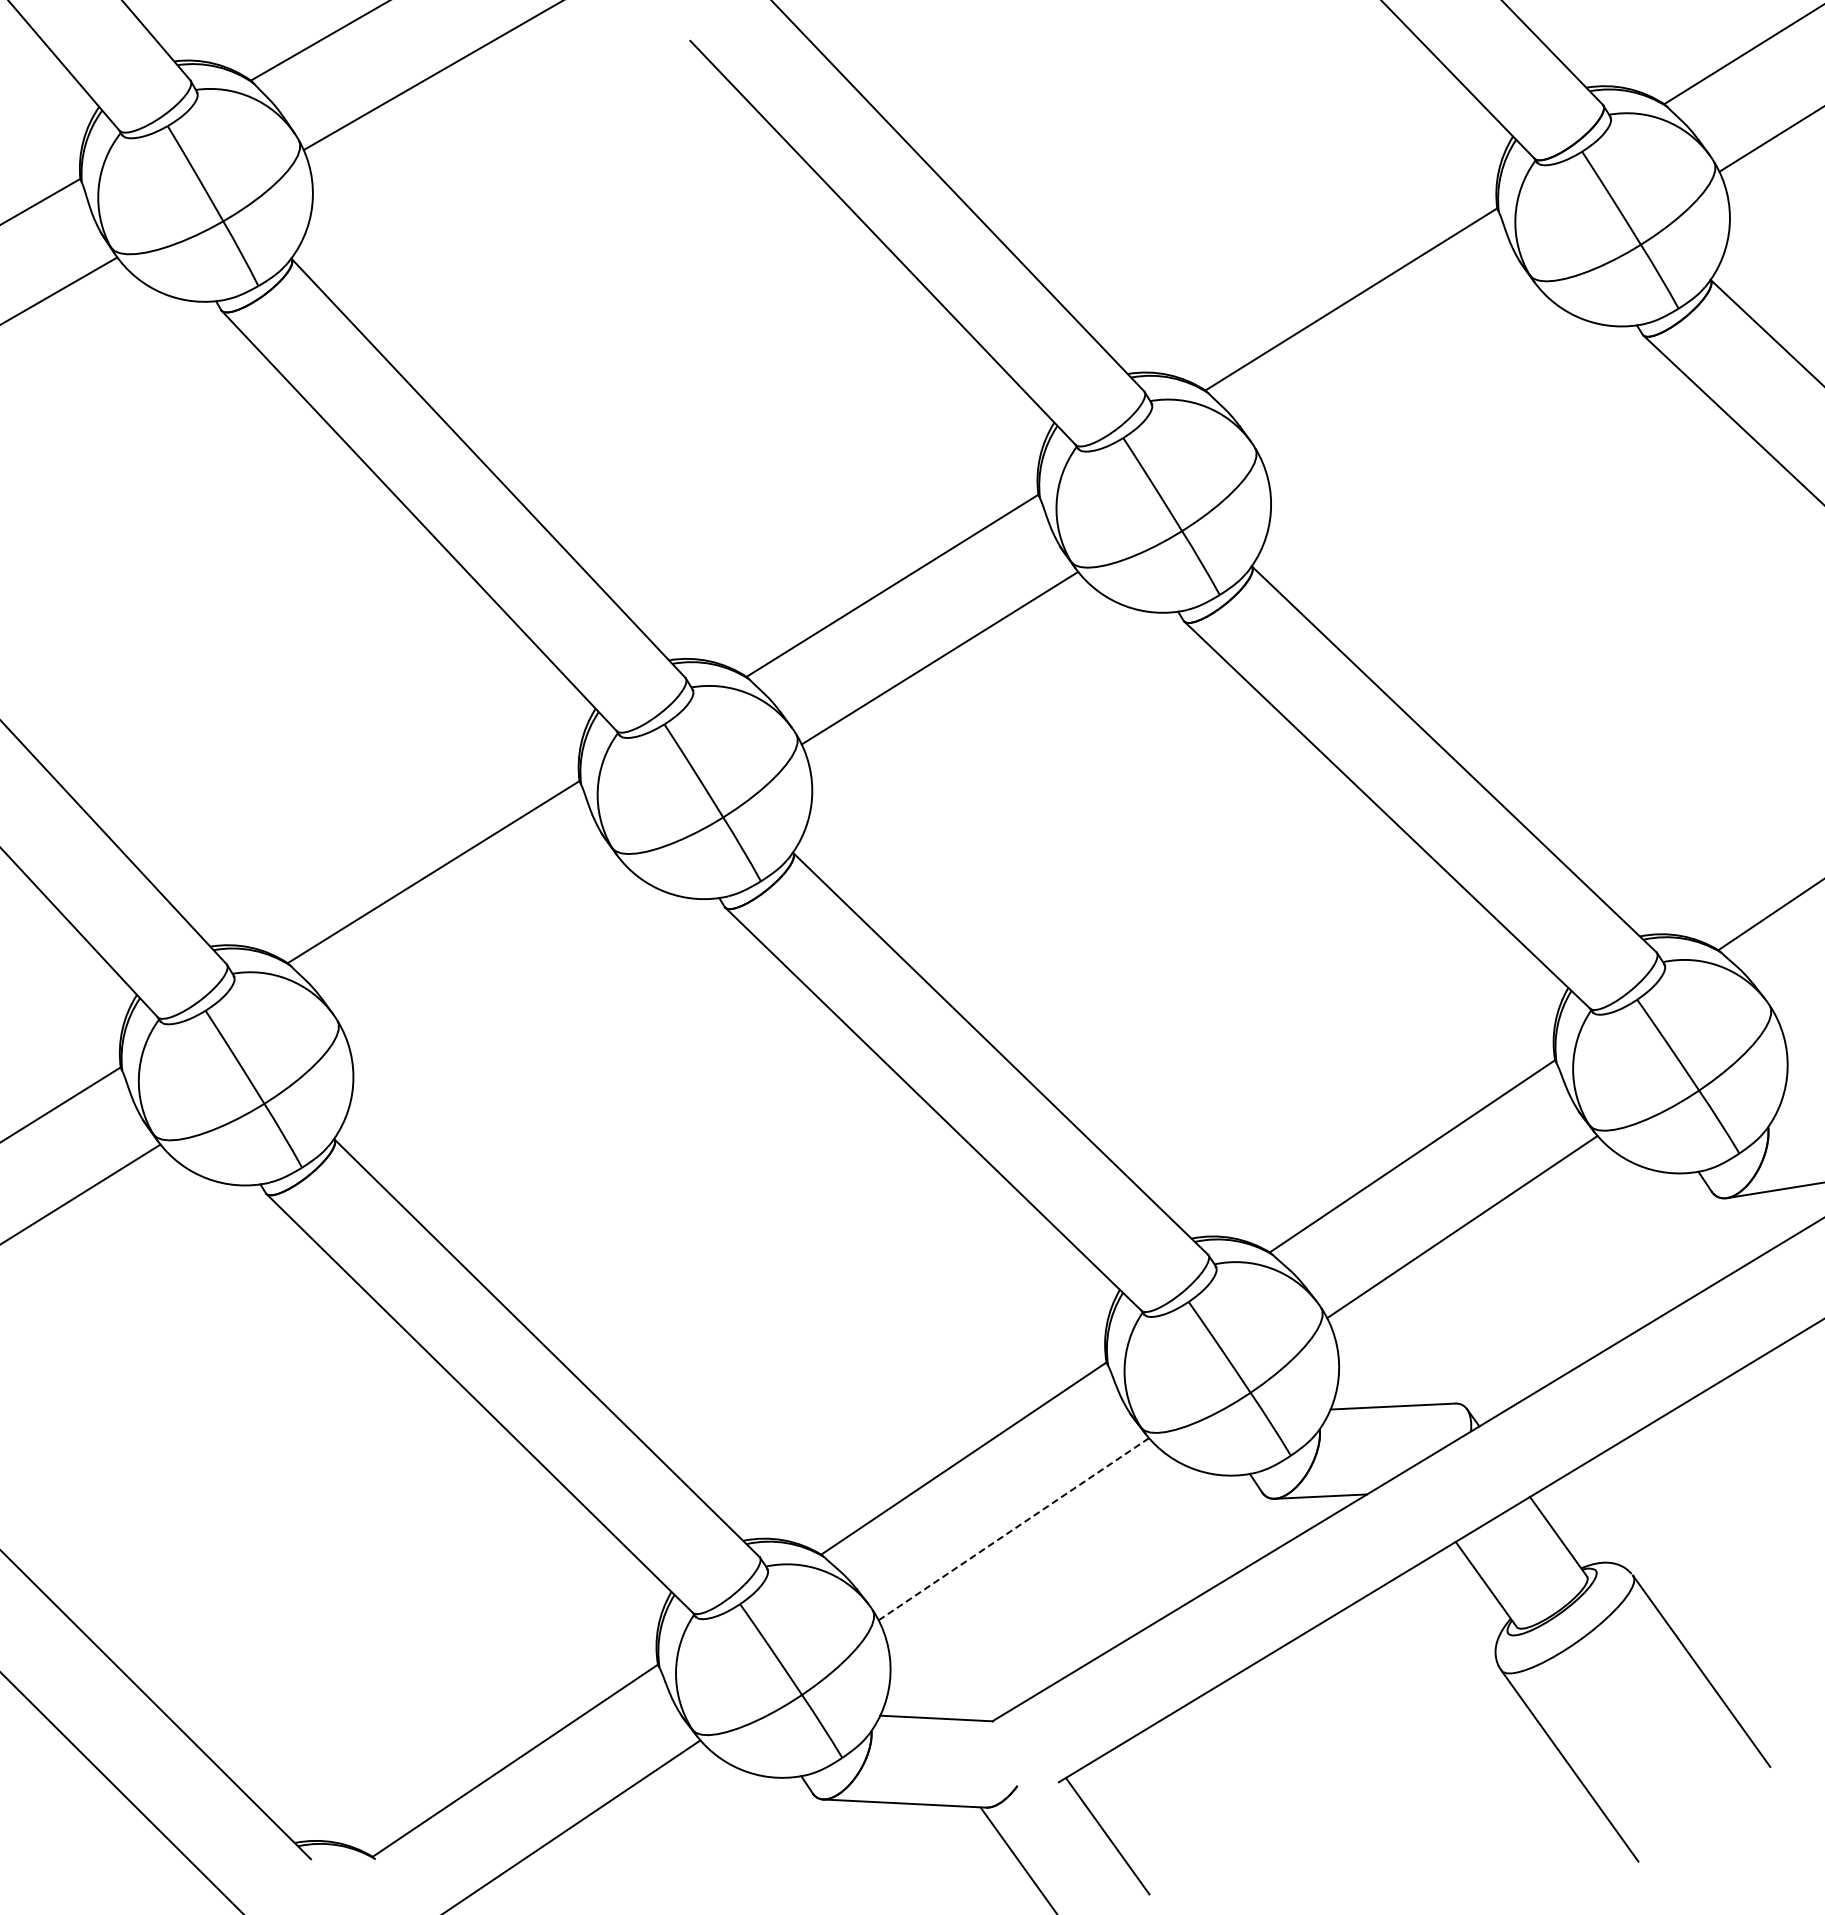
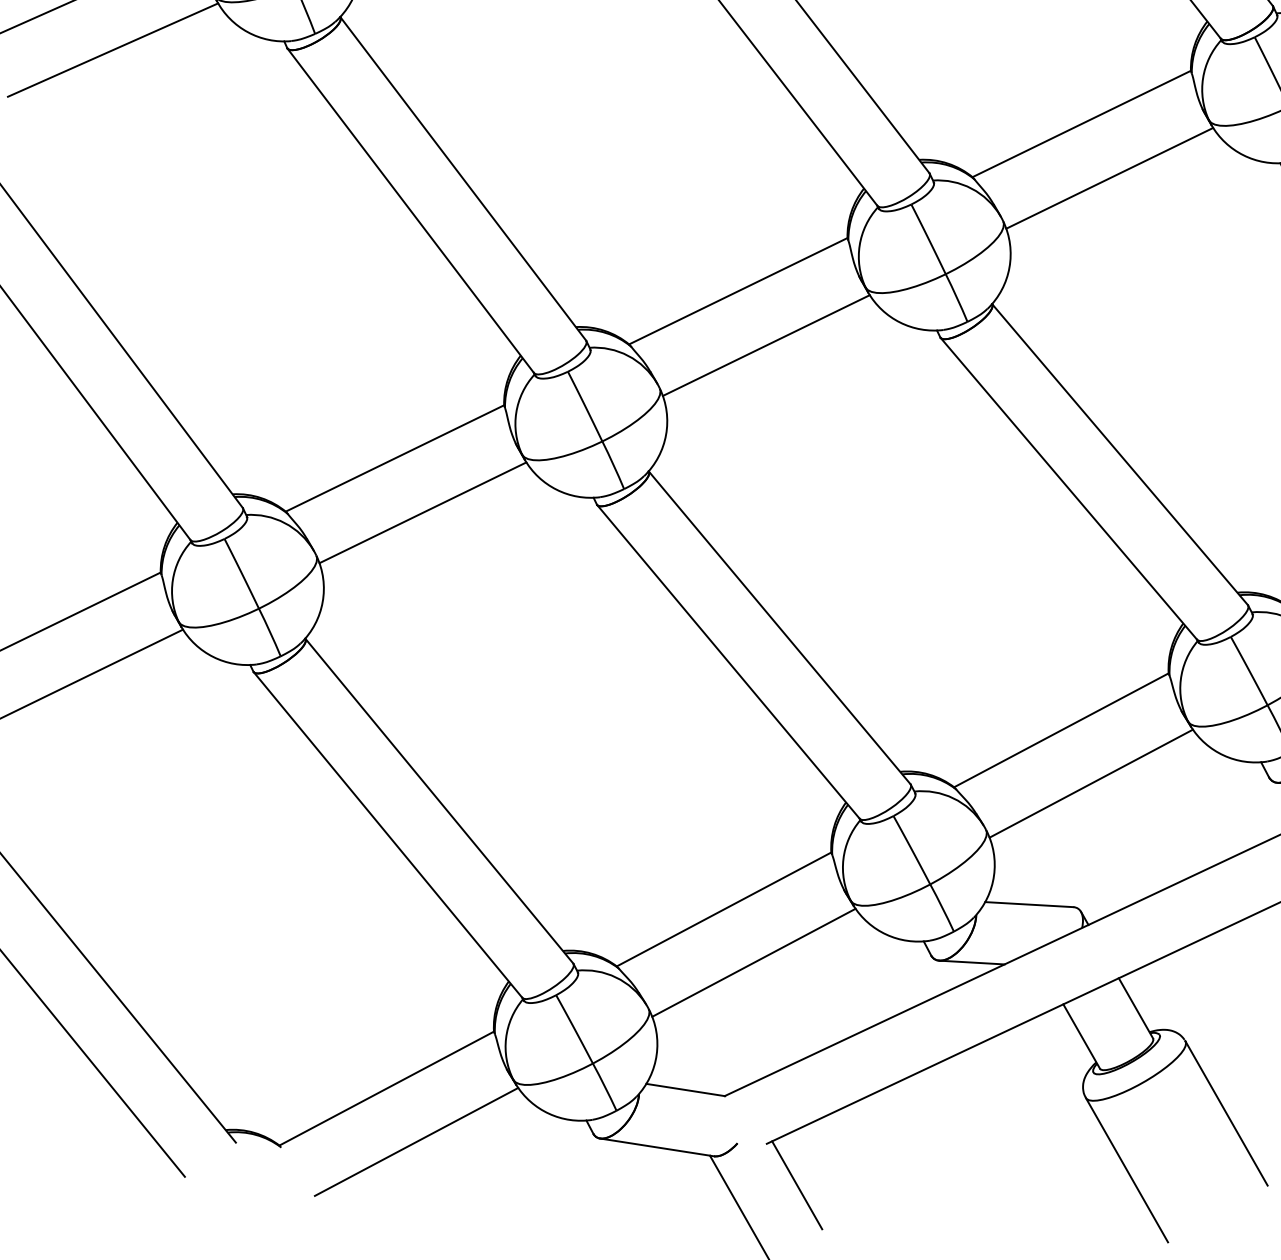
line: (1398, 371) -> (1109, 178), added
line: (480, 944) -> (422, 512), added
line: (1014, 1528) -> (754, 962), dashed -> solid

